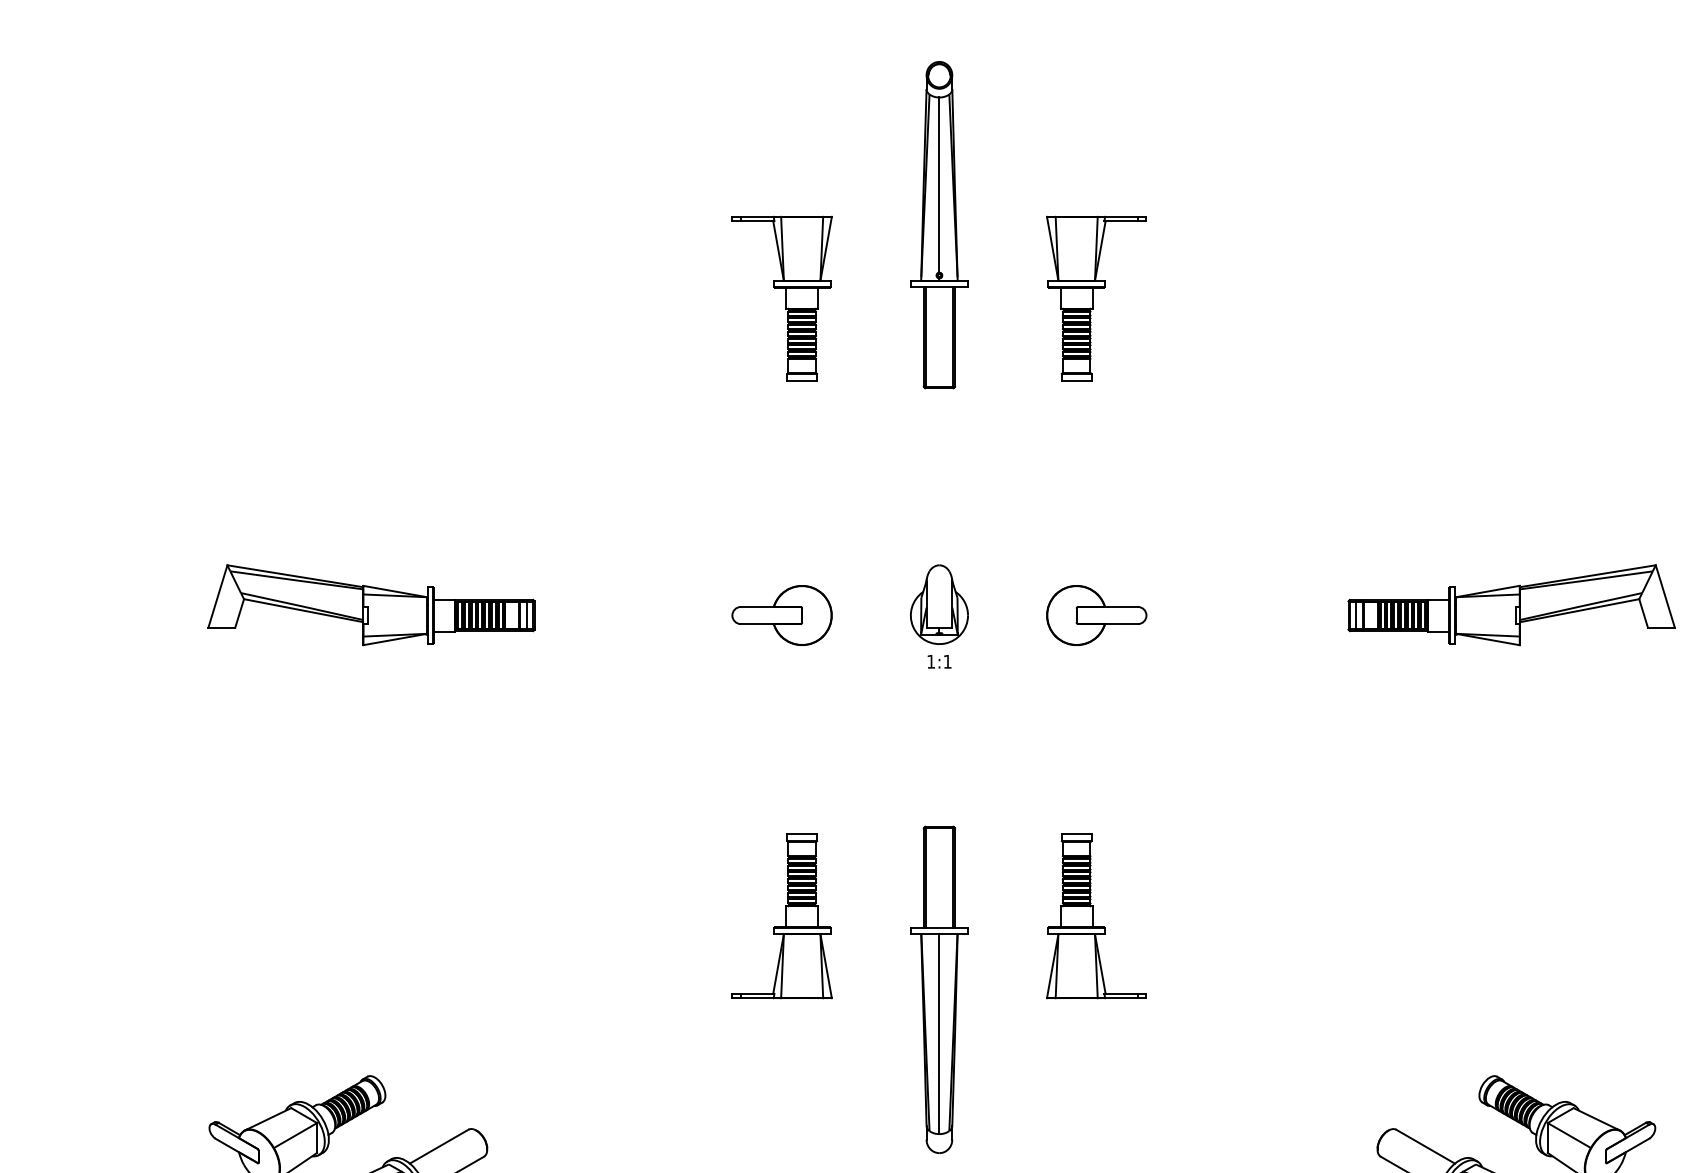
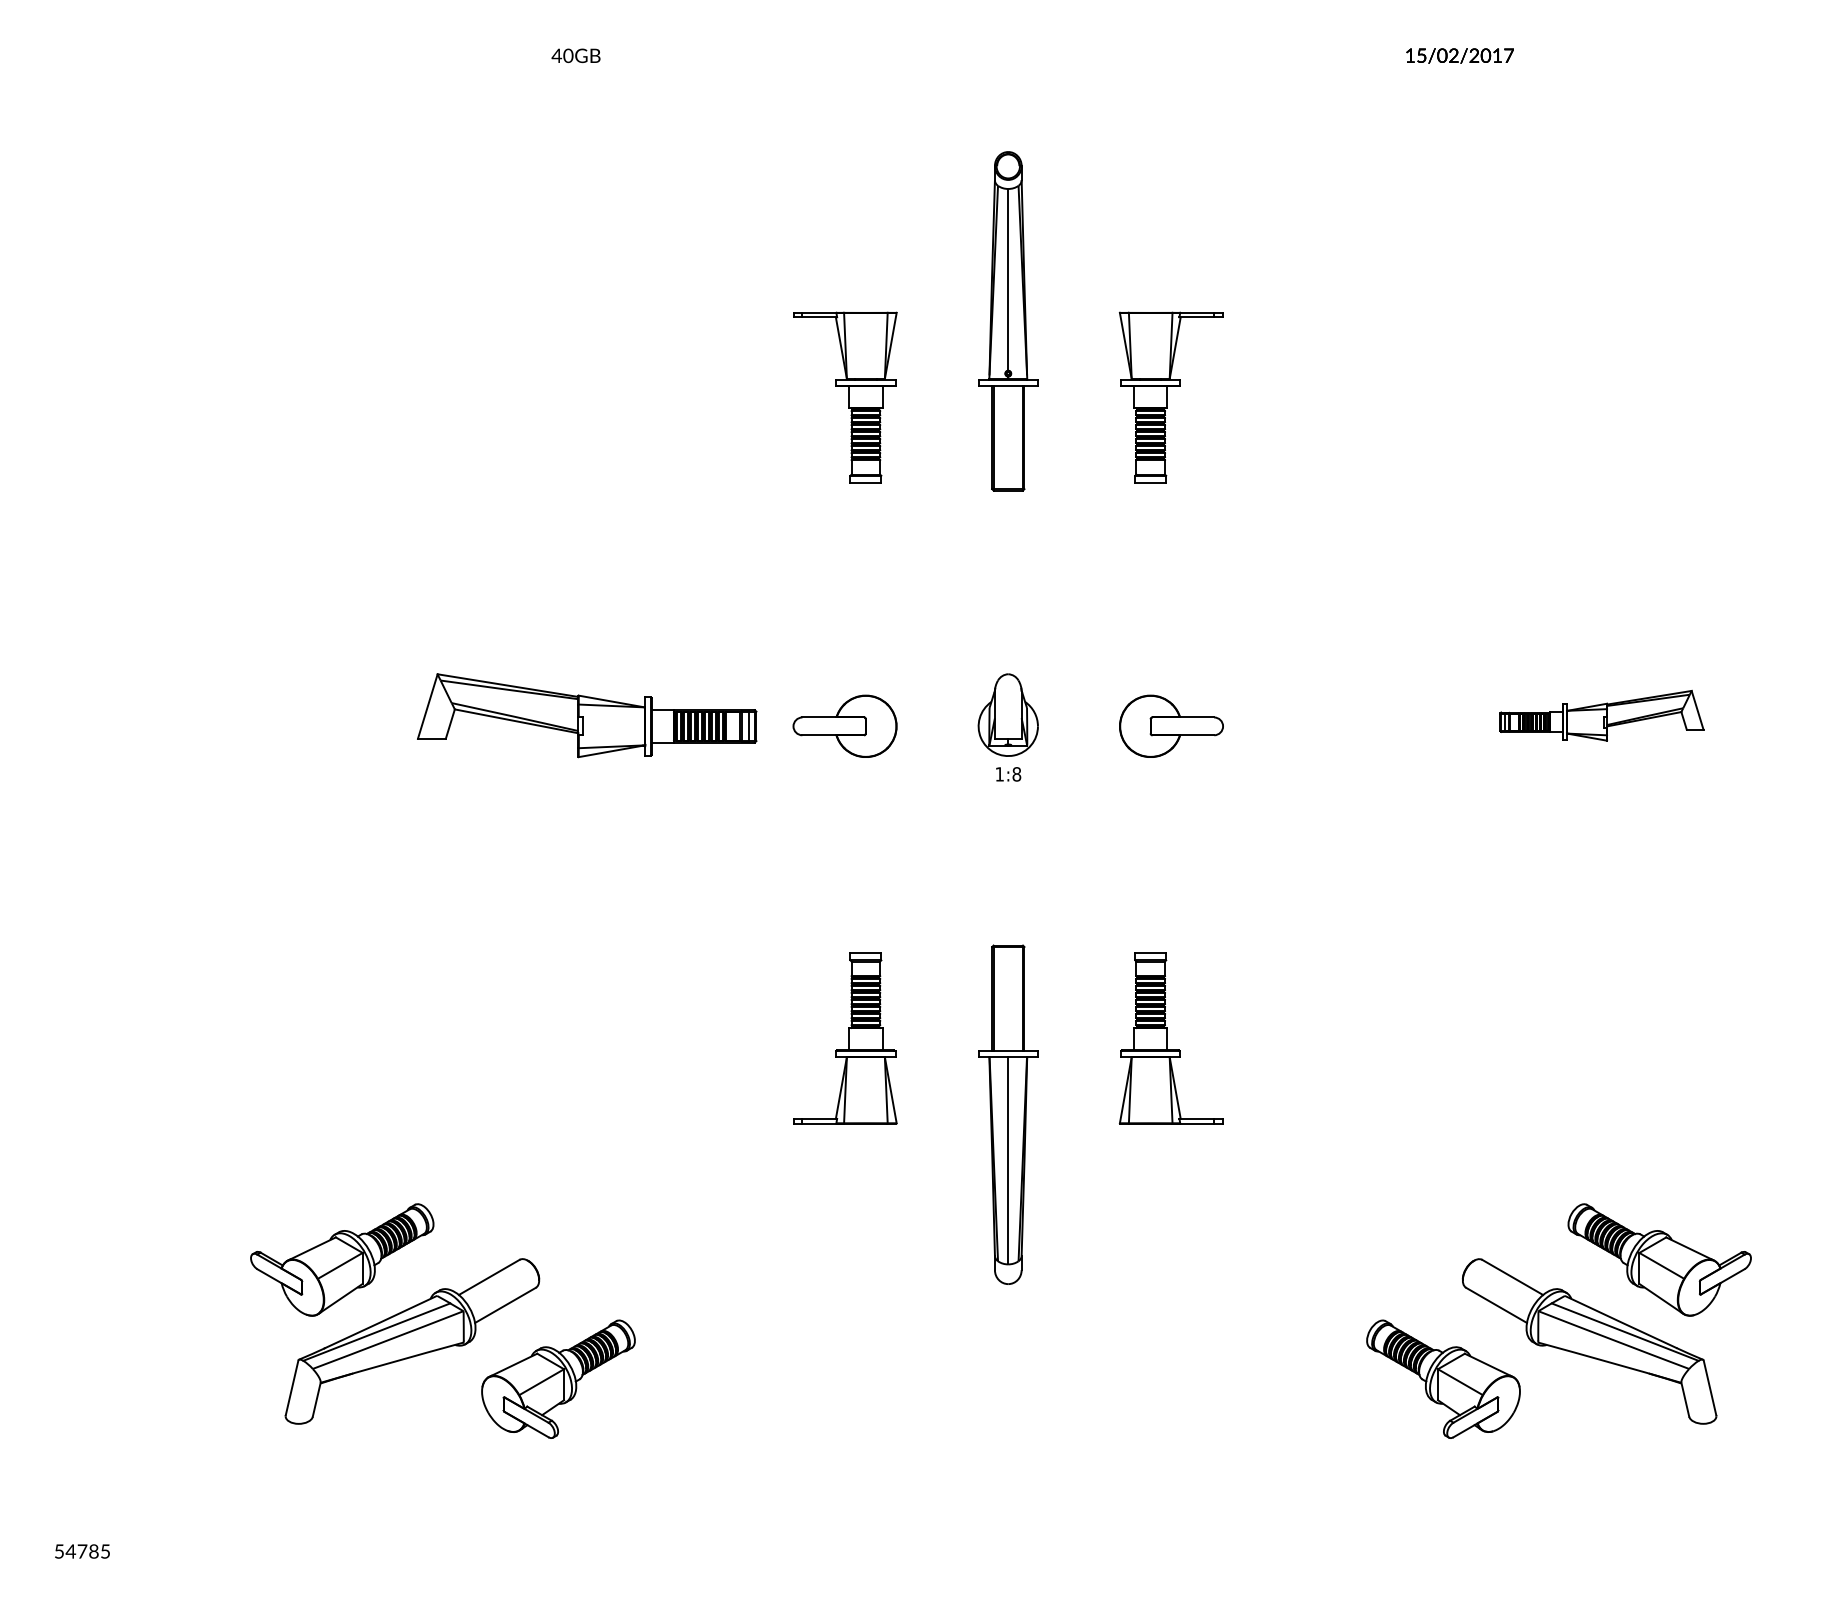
part: (371, 605) -> (587, 715), moved
part: (1511, 605) -> (1601, 715), size x0.6
text: (947, 661) -> (1016, 774), 1:1 -> 1:8

